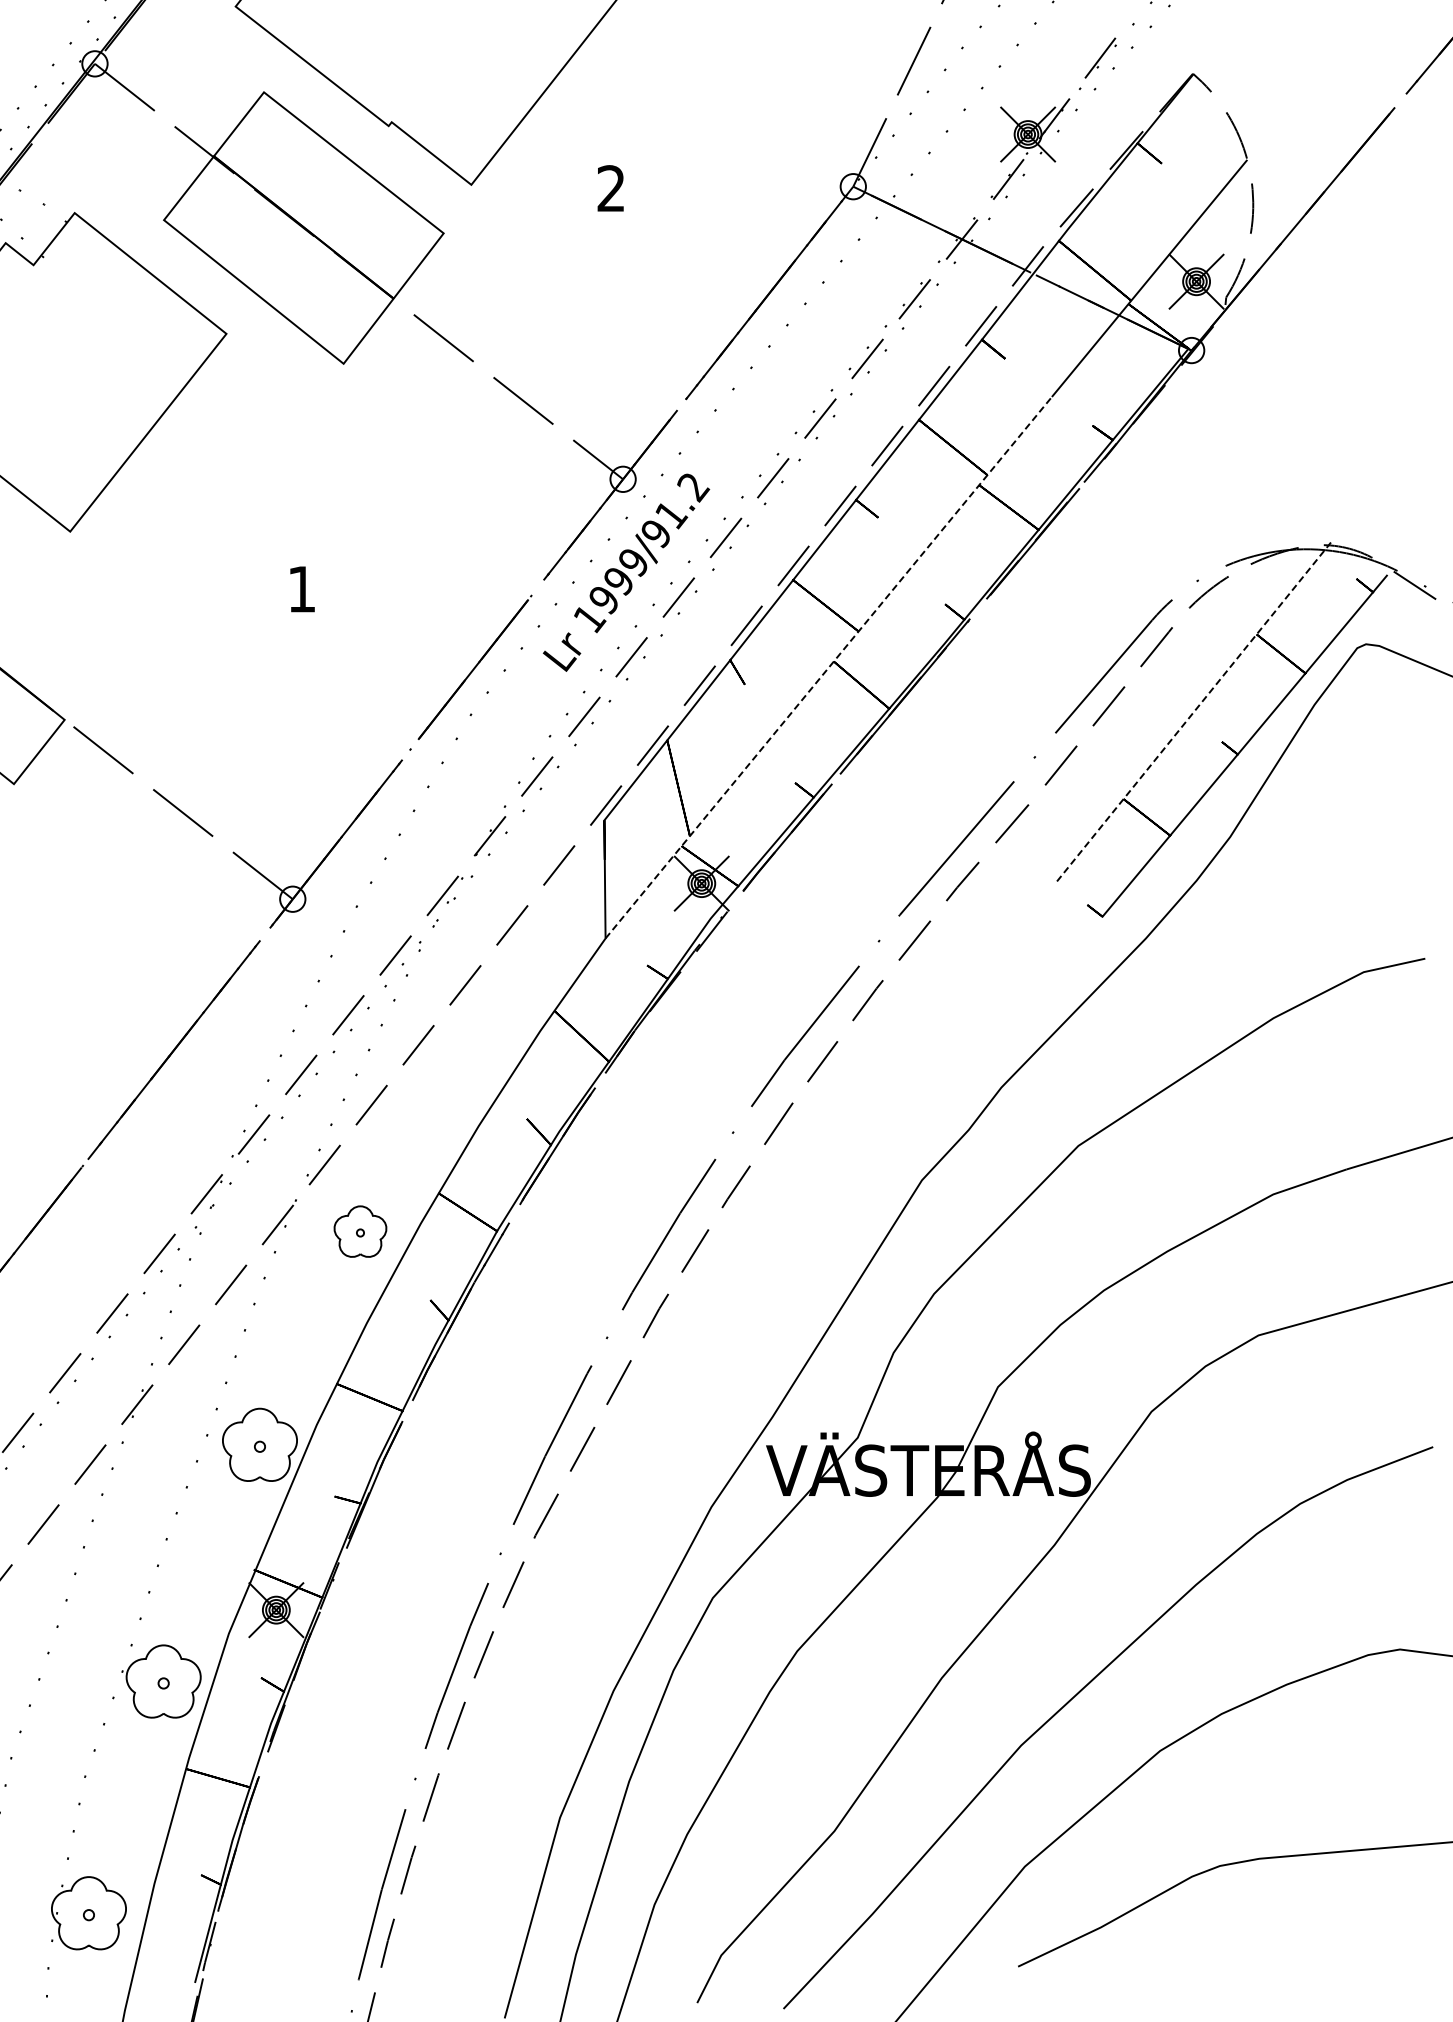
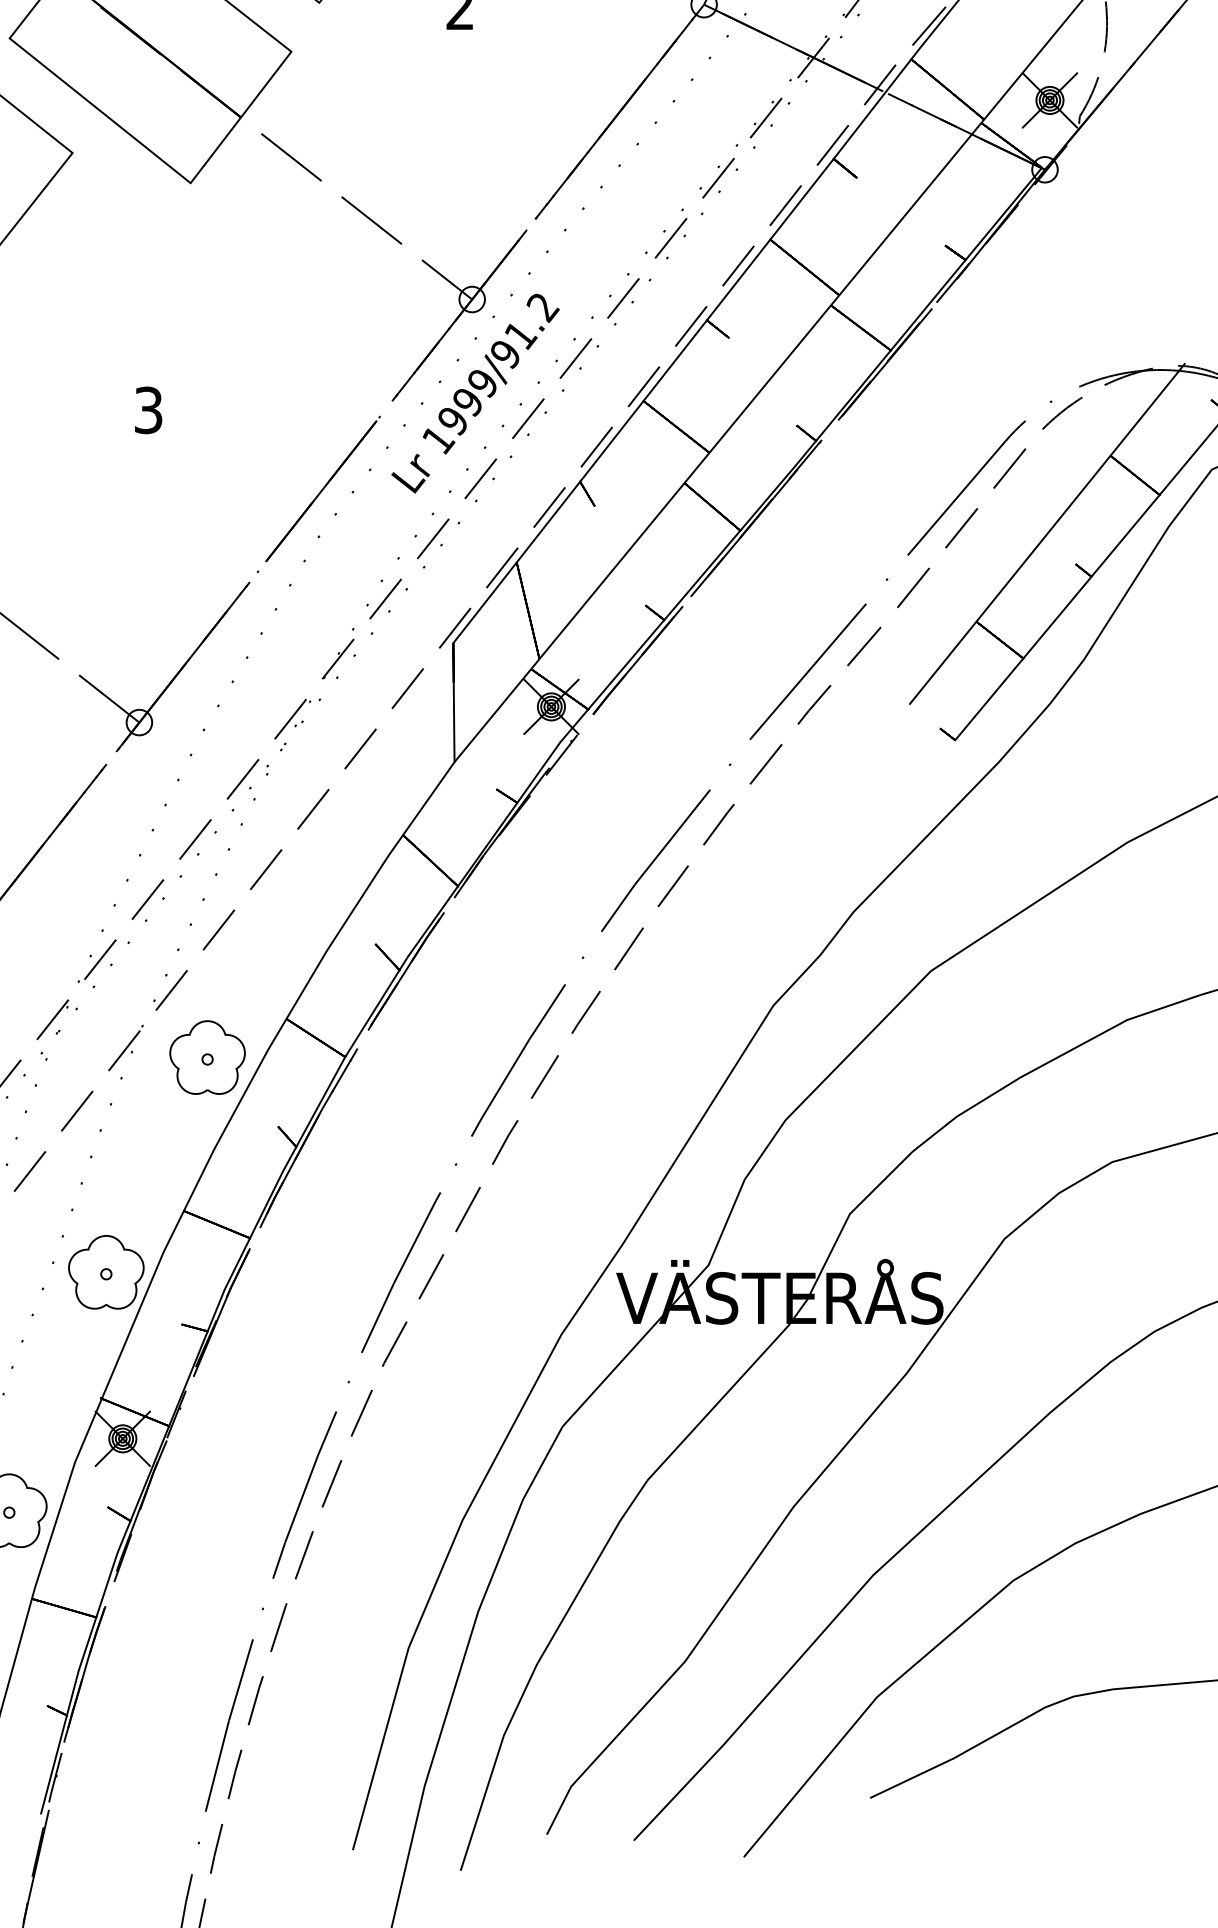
text: (301, 588) -> (148, 409), 1 -> 3
line: (828, 667) -> (679, 489), dashed -> solid
line: (1194, 711) -> (1047, 533), dashed -> solid
part: (360, 1231) -> (207, 1057), size x1.43

